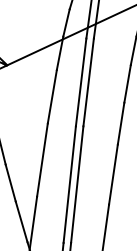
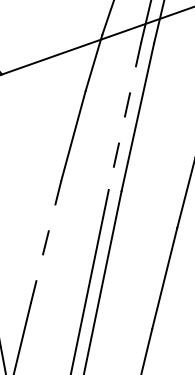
line: (81, 82) -> (125, 116), solid -> dashed
line: (42, 160) -> (46, 242), solid -> dashed

